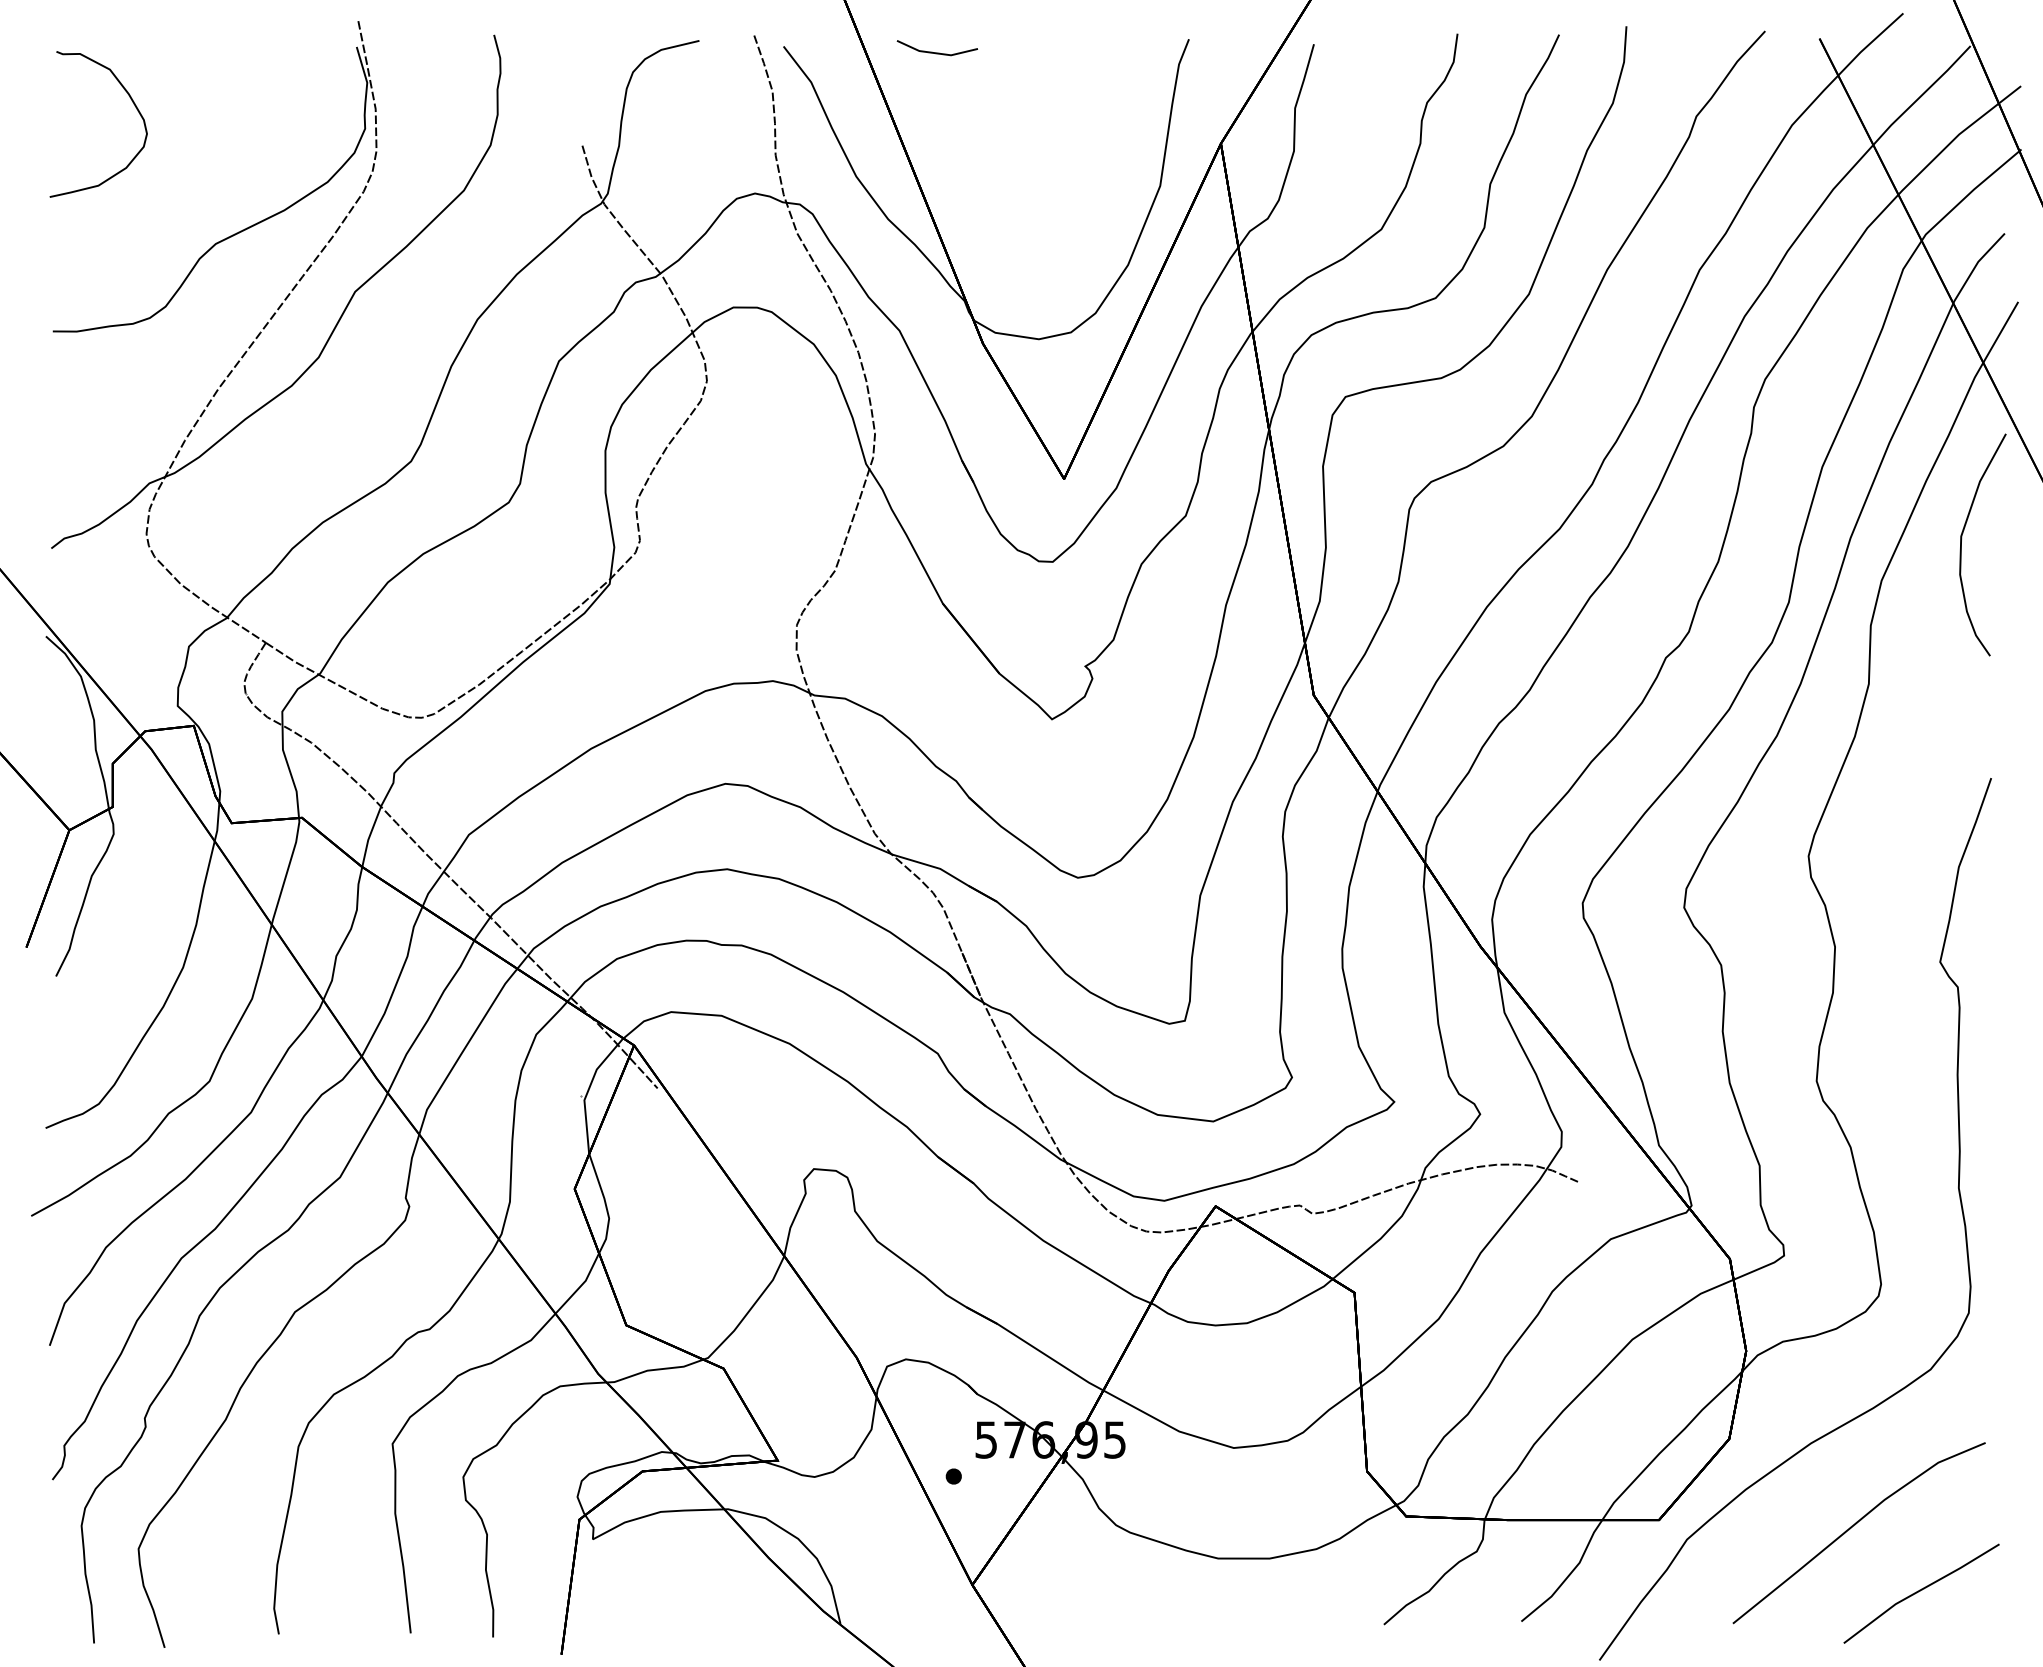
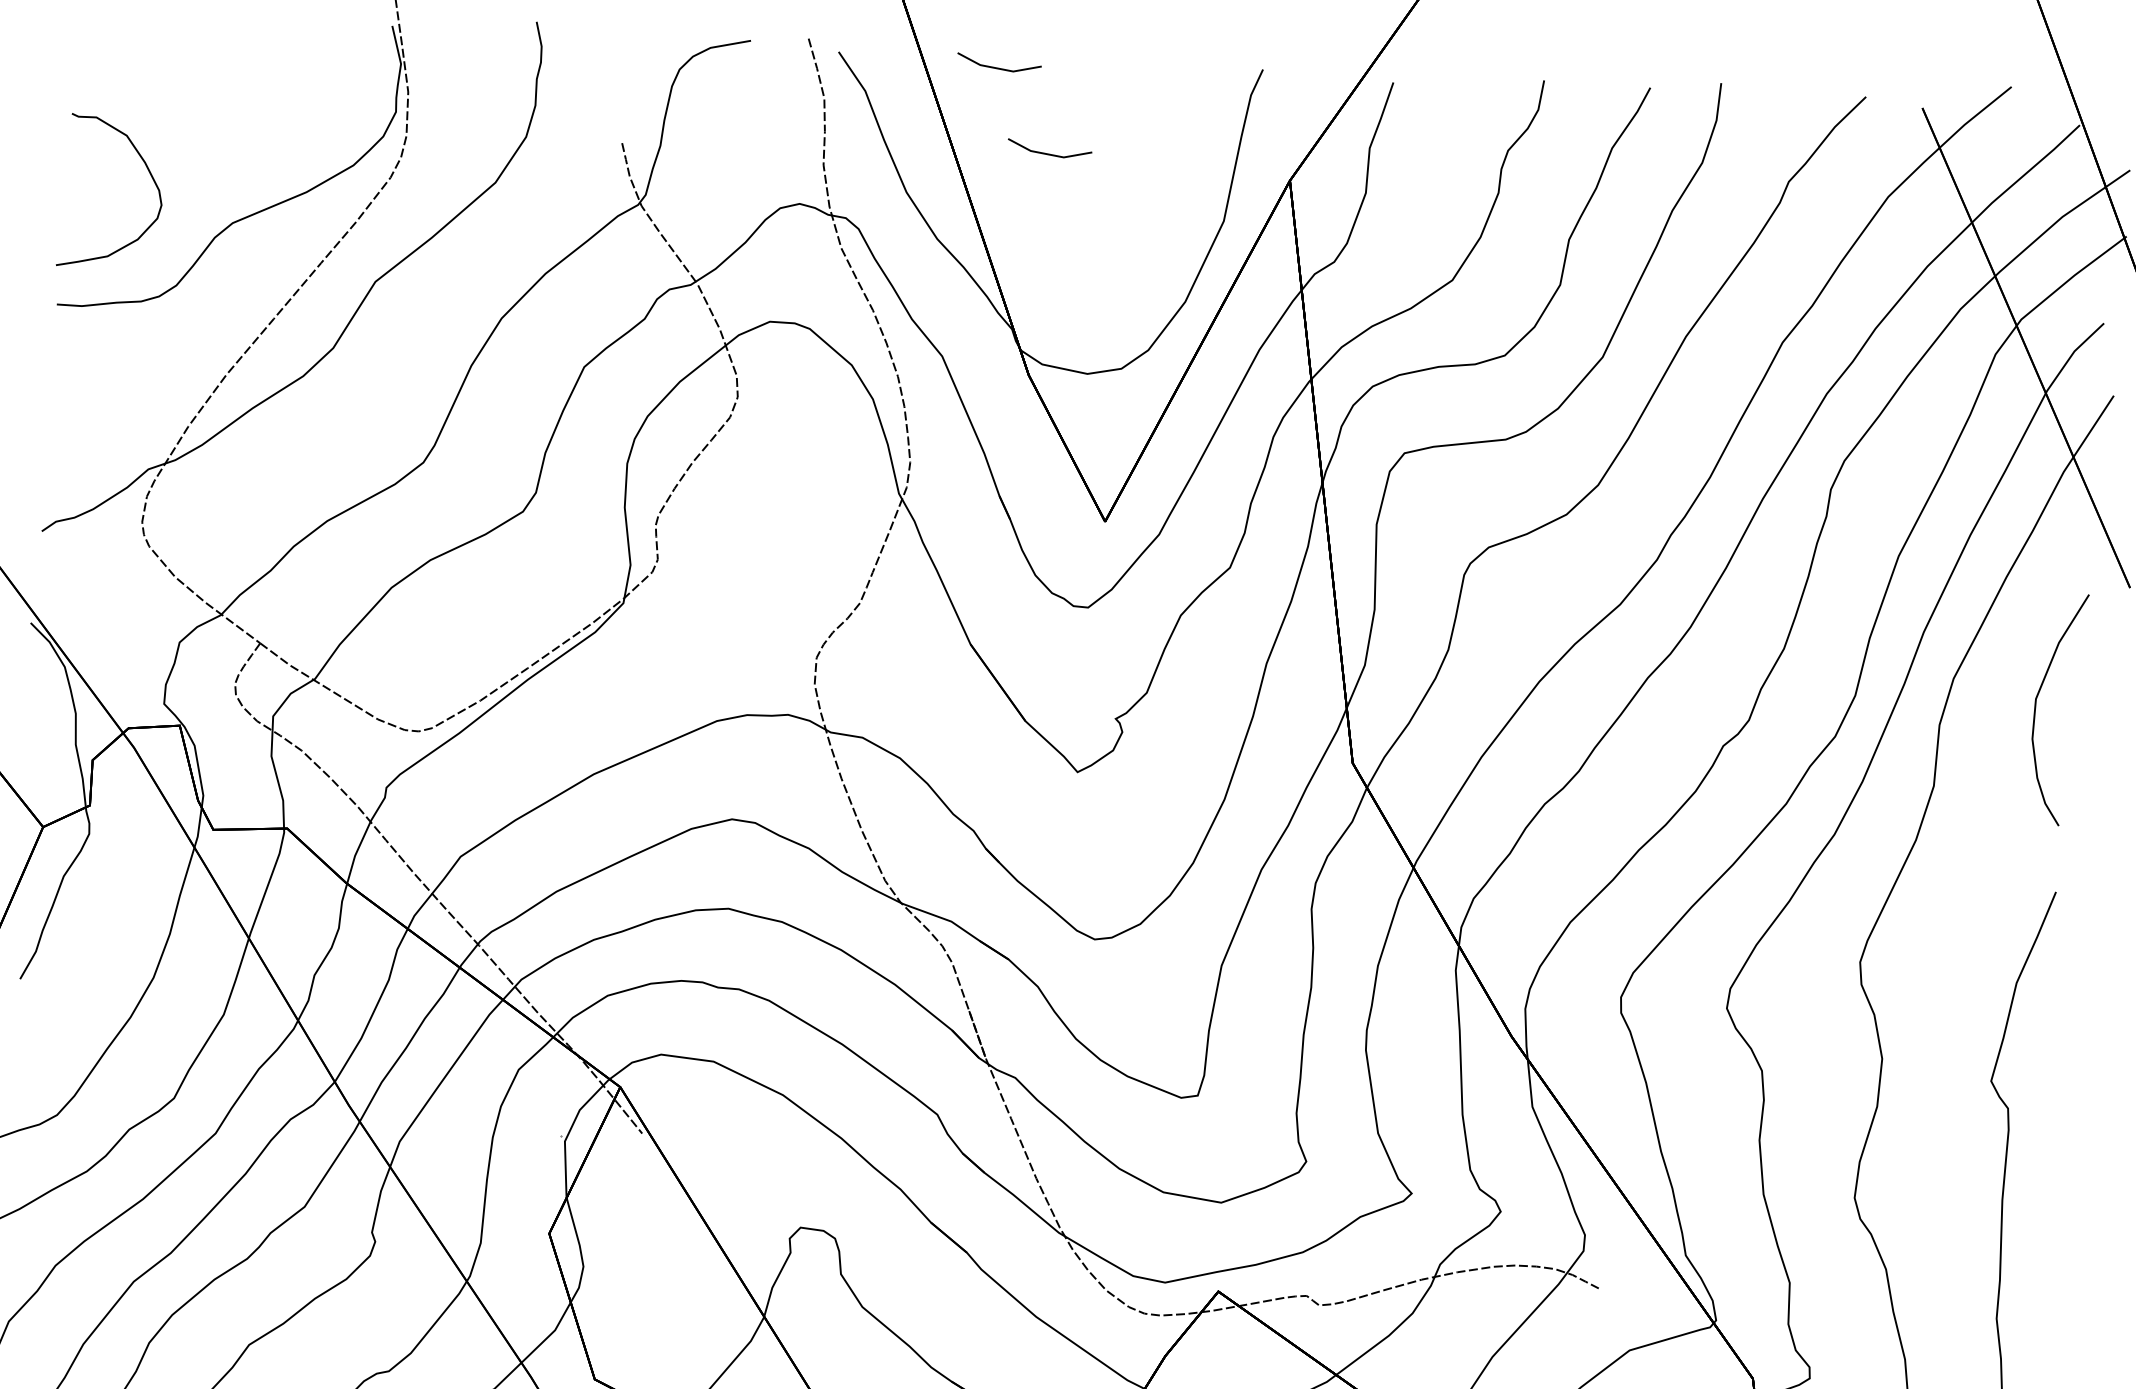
curve: (134, 106) -> (150, 175), moved
line: (989, 131) -> (1048, 153), added
curve: (1962, 538) -> (2037, 701), moved

